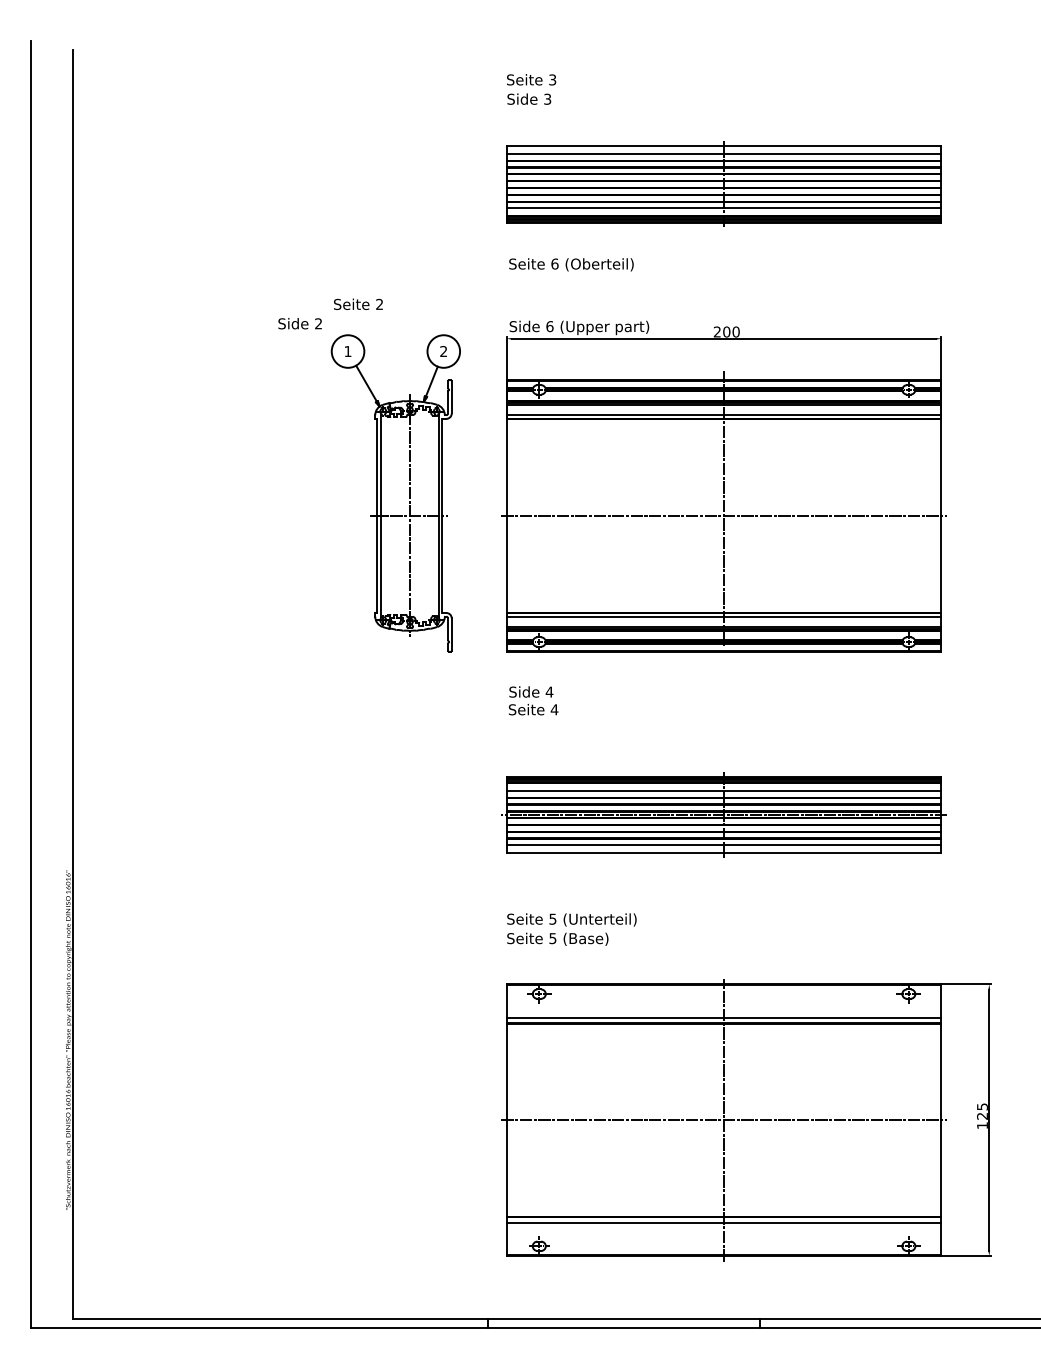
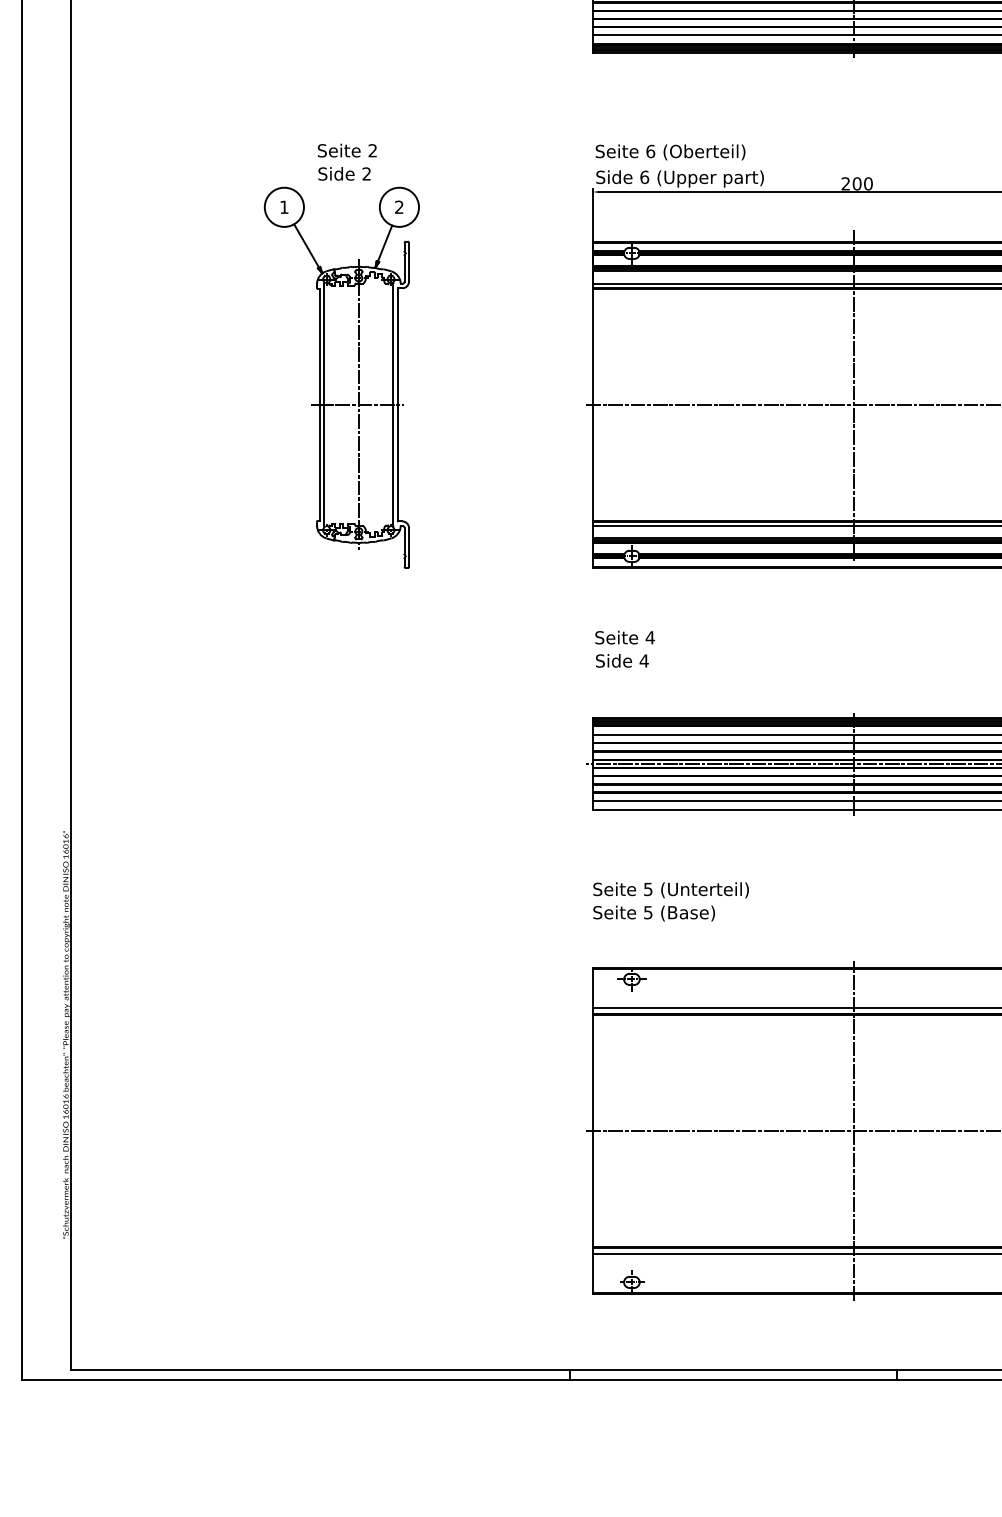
text: (571, 264) -> (670, 152), moved
text: (358, 303) -> (347, 149), moved
part: (395, 493) -> (341, 377), moved
text: (531, 691) -> (622, 660), moved

